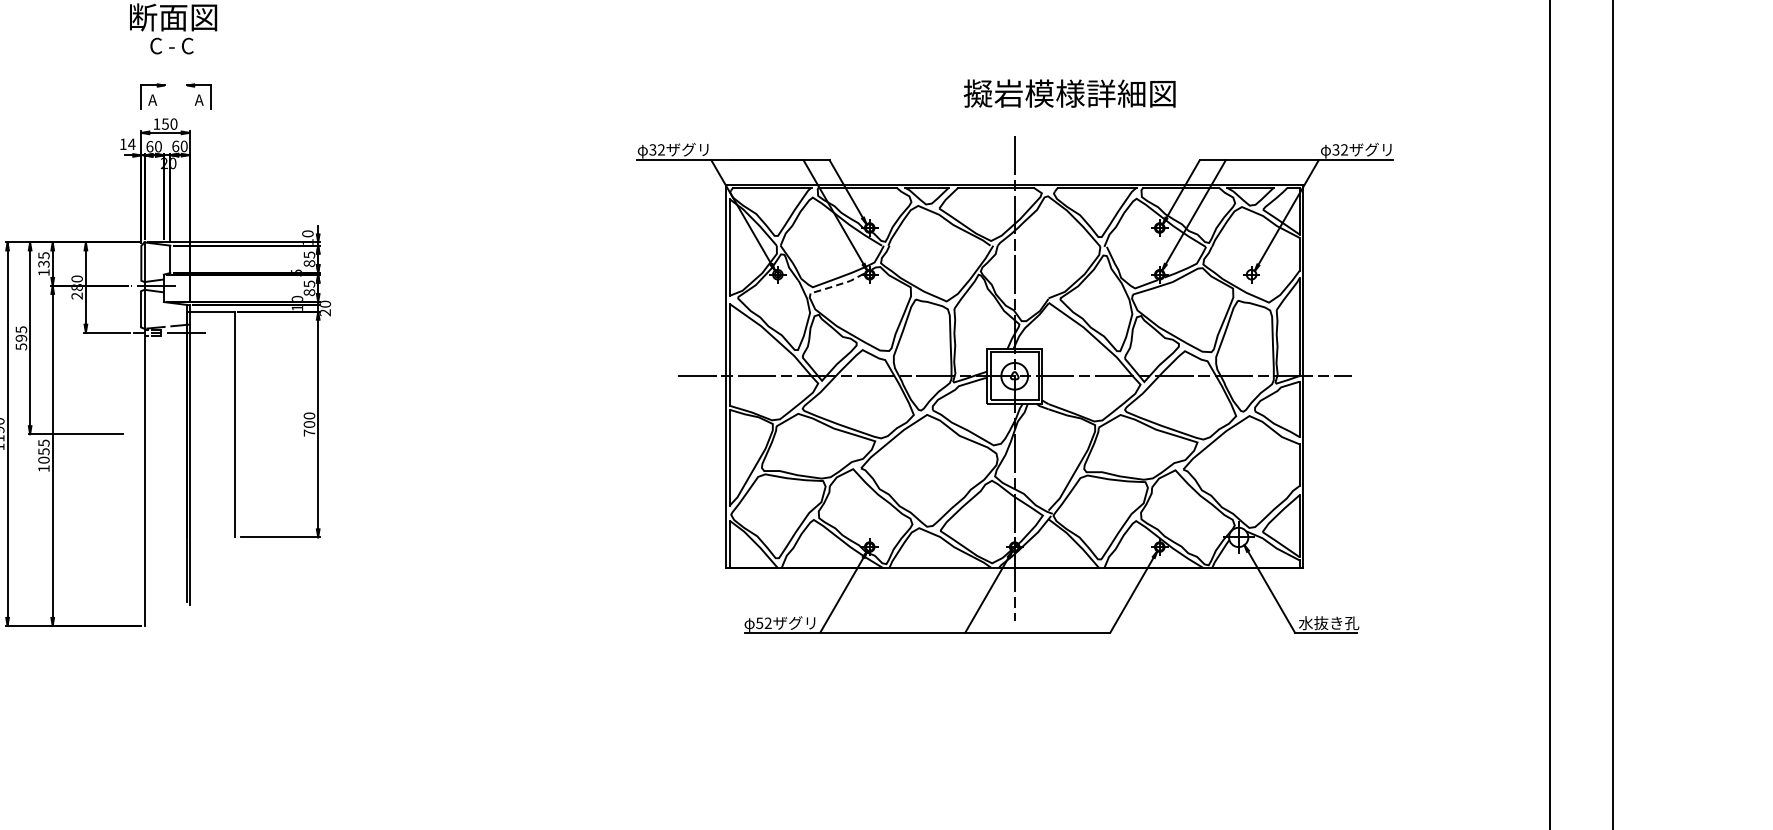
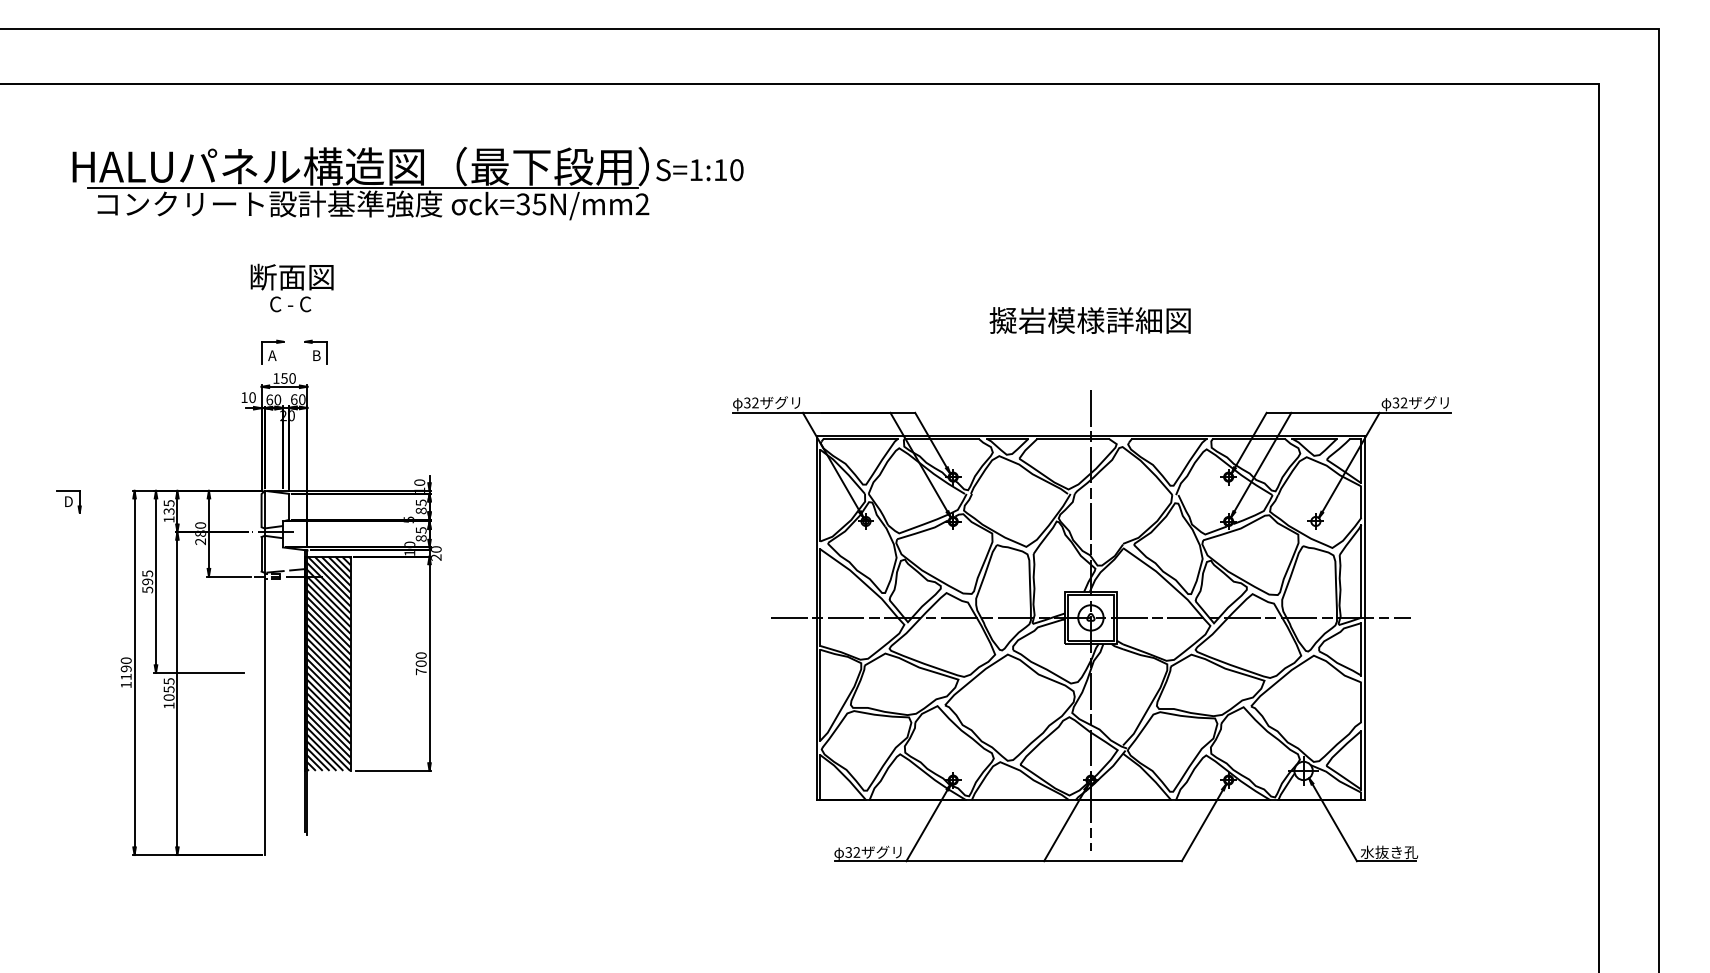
text: (1069, 93) -> (1089, 320), moved
text: (199, 99) -> (316, 355), A -> B
text: (131, 144) -> (252, 397), 14 -> 10
line: (837, 285) -> (922, 531), dashed -> solid
hatch: (210, 424) -> (327, 663), added
text: (759, 623) -> (848, 852), 52 -> 32

